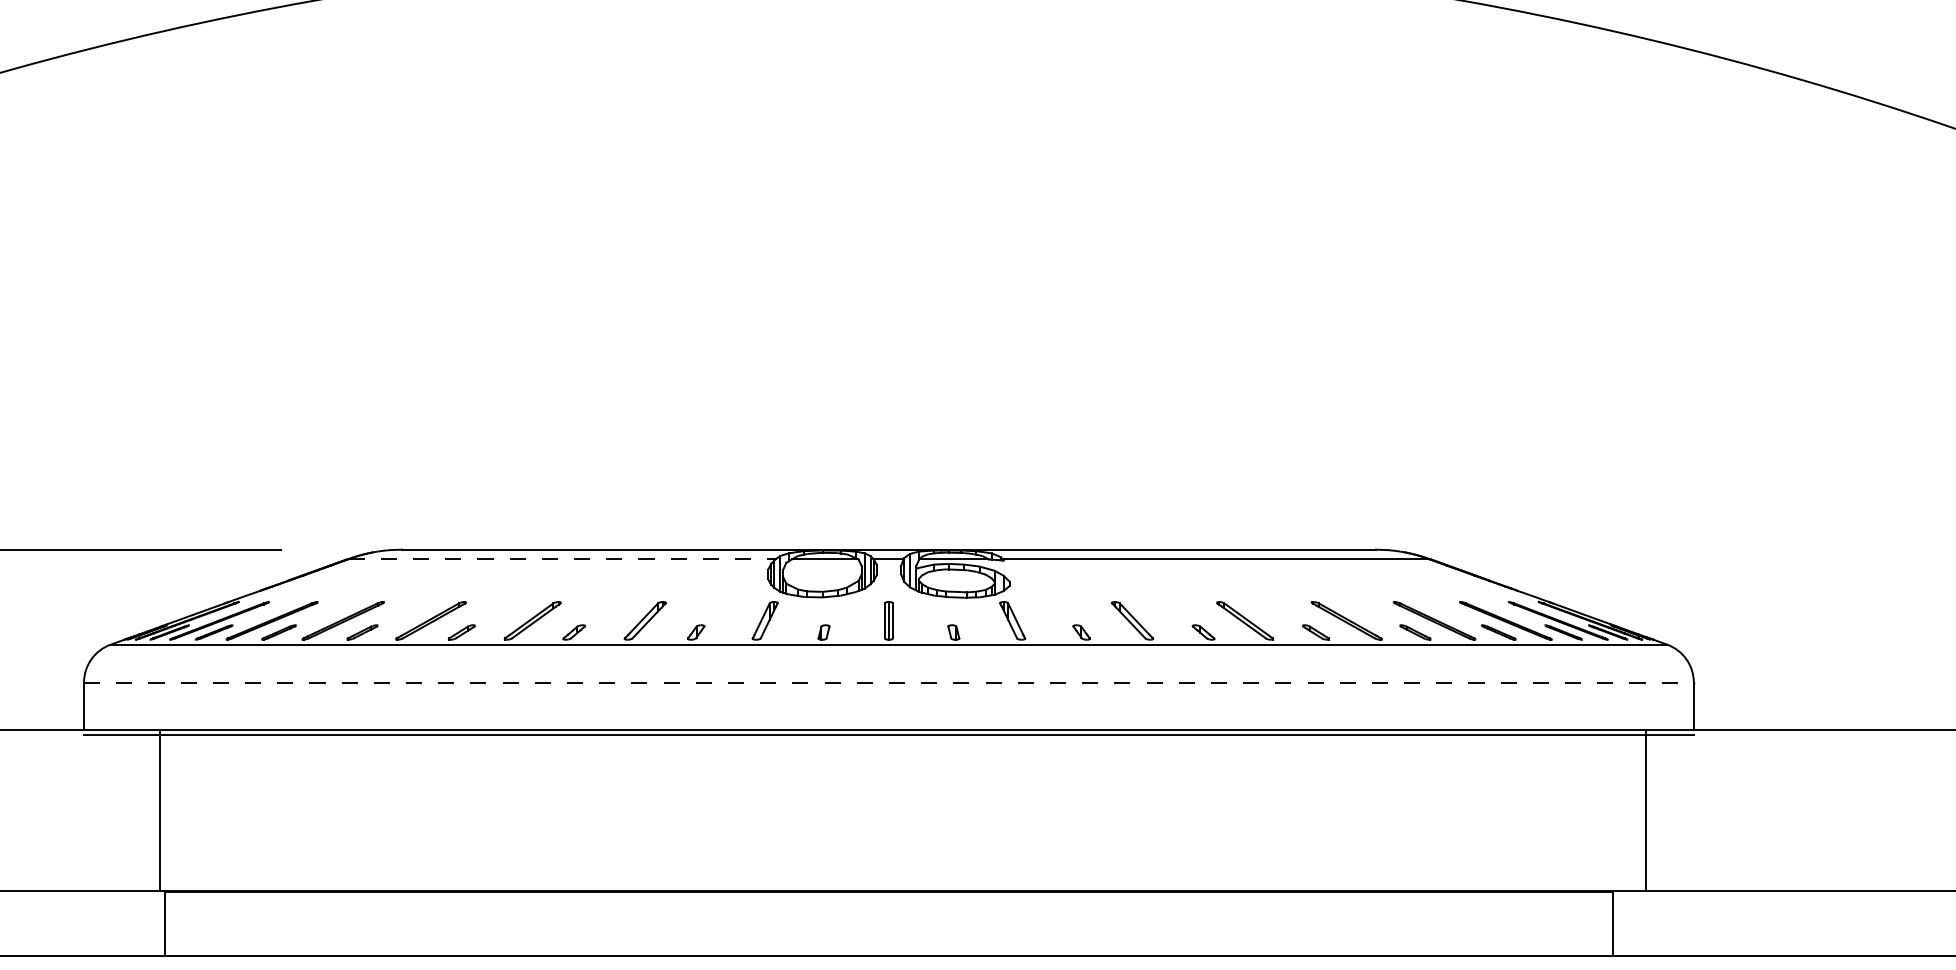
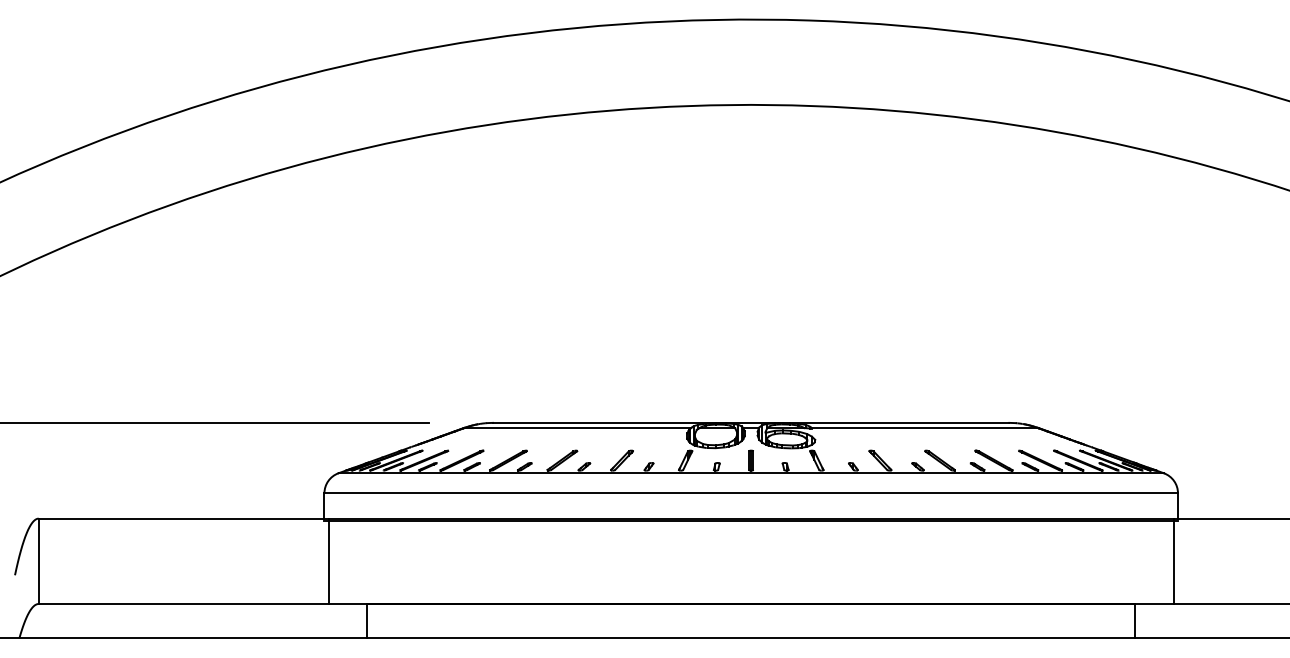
line: (563, 558) -> (578, 427), dashed -> solid
line: (889, 682) -> (751, 493), dashed -> solid
line: (159, 811) -> (328, 561), moved
line: (1645, 811) -> (1173, 561), moved

